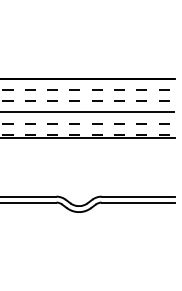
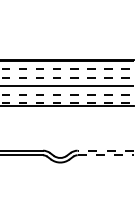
line: (138, 196) -> (105, 150), solid -> dashed
line: (138, 202) -> (105, 155), solid -> dashed

